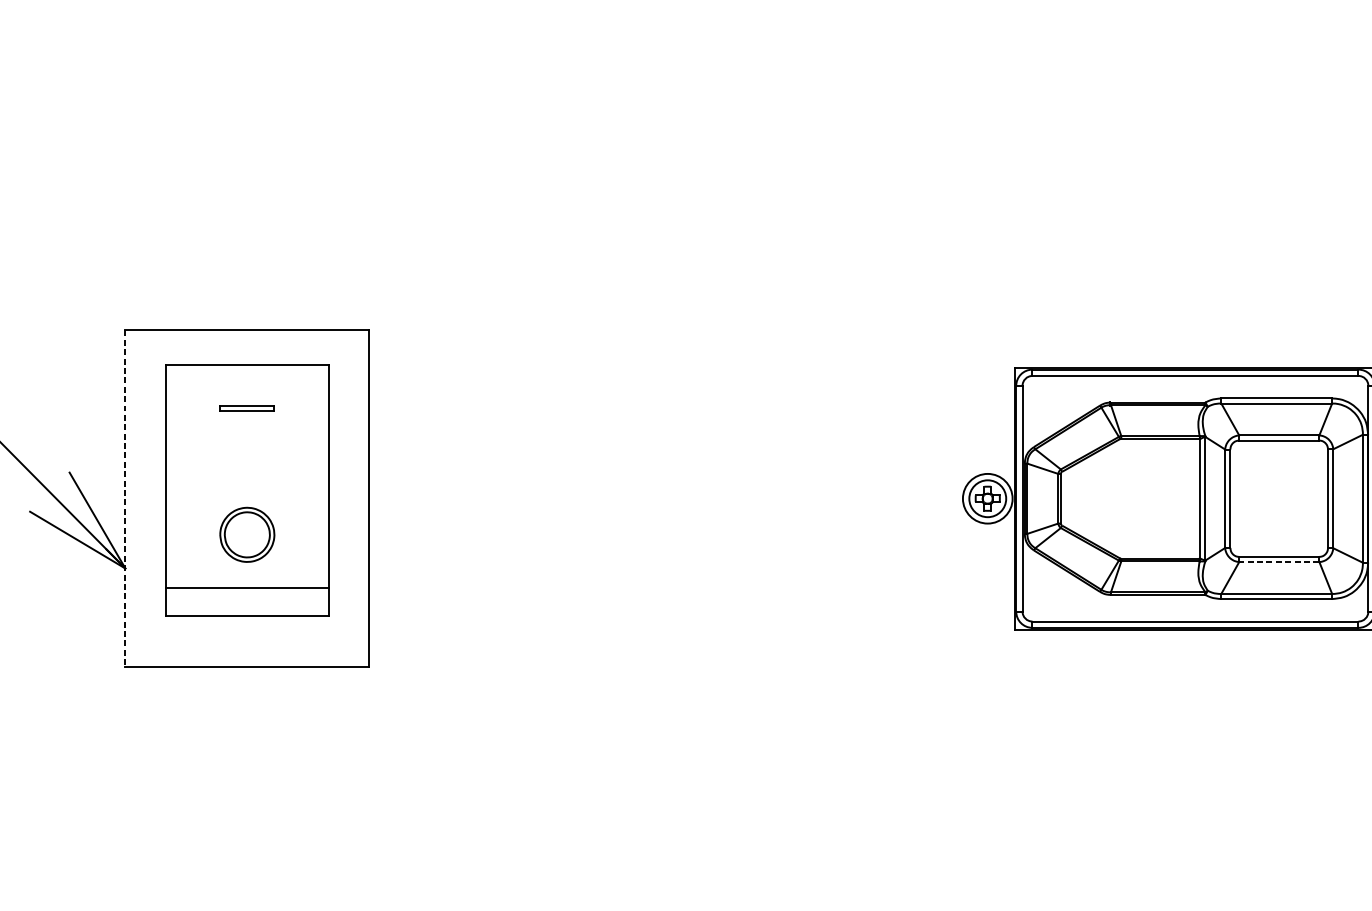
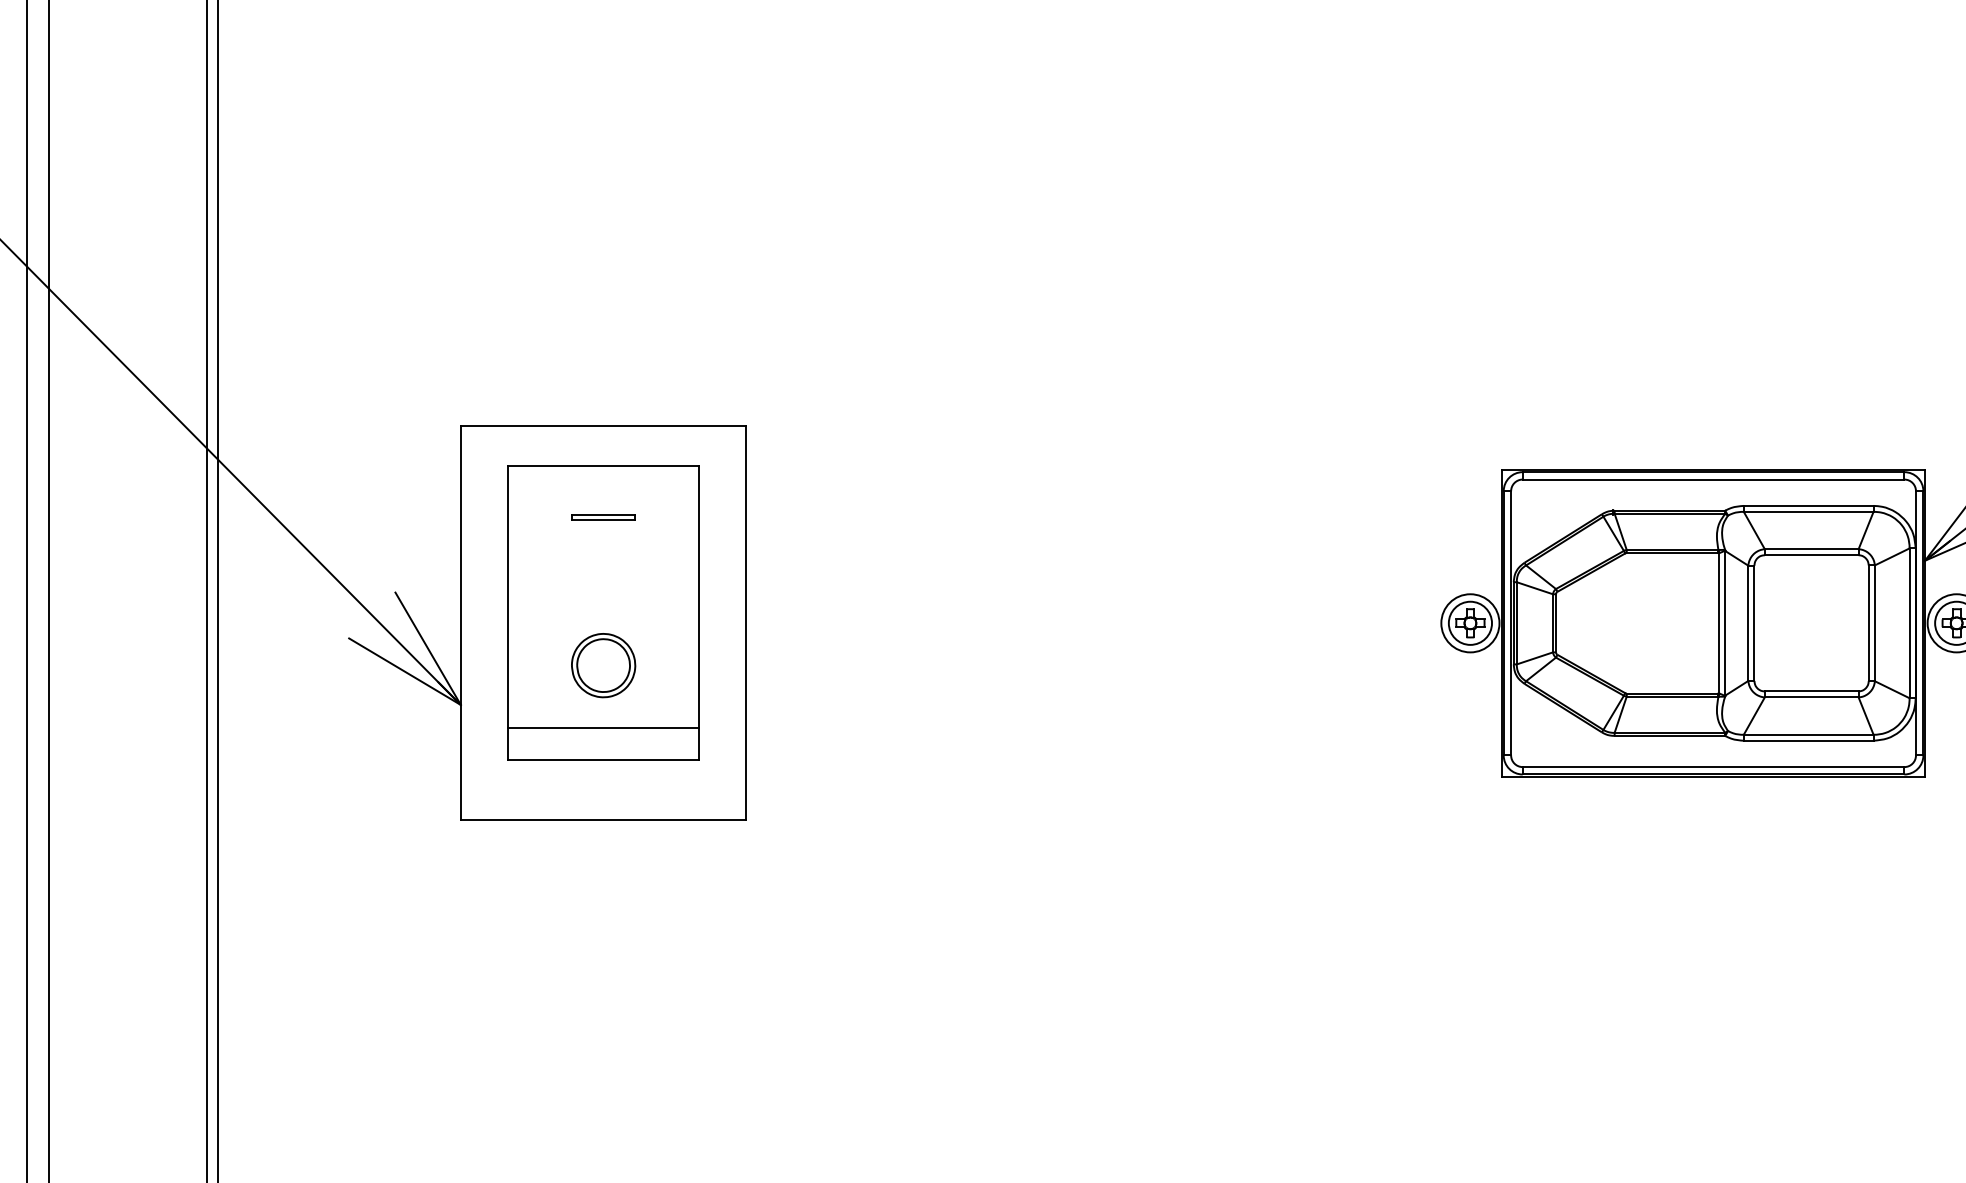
line: (125, 498) -> (460, 623), dashed -> solid
line: (1279, 562) -> (1811, 697), dashed -> solid

